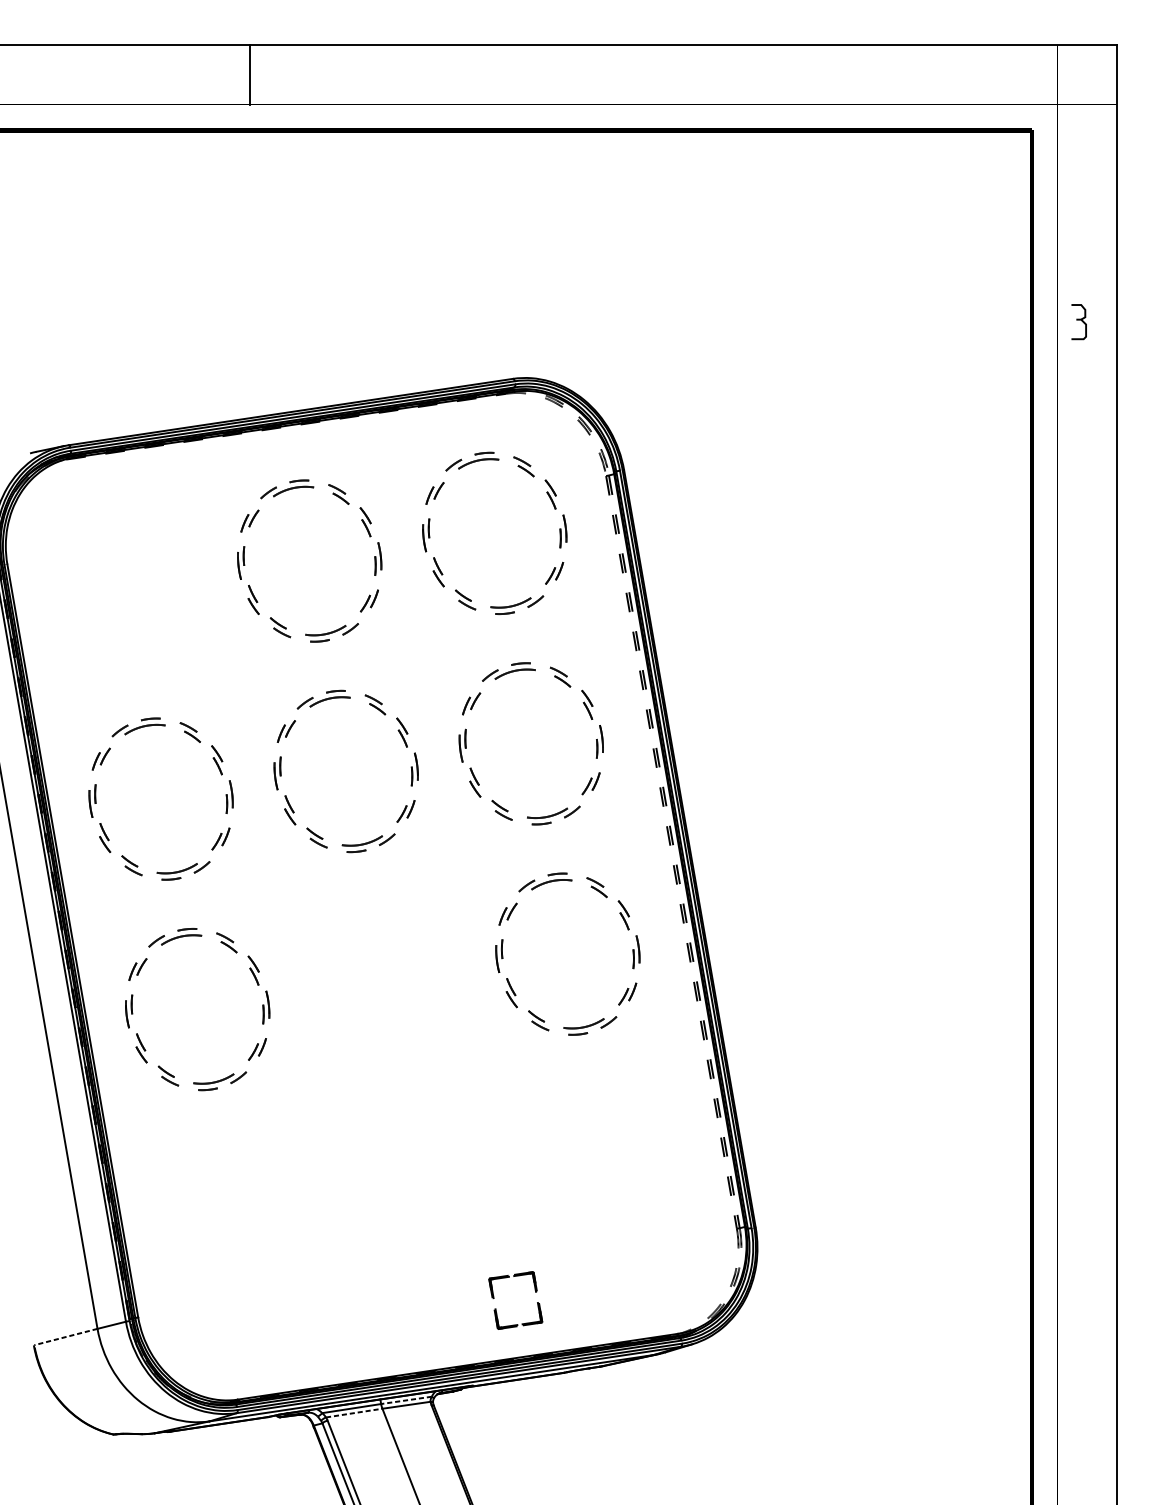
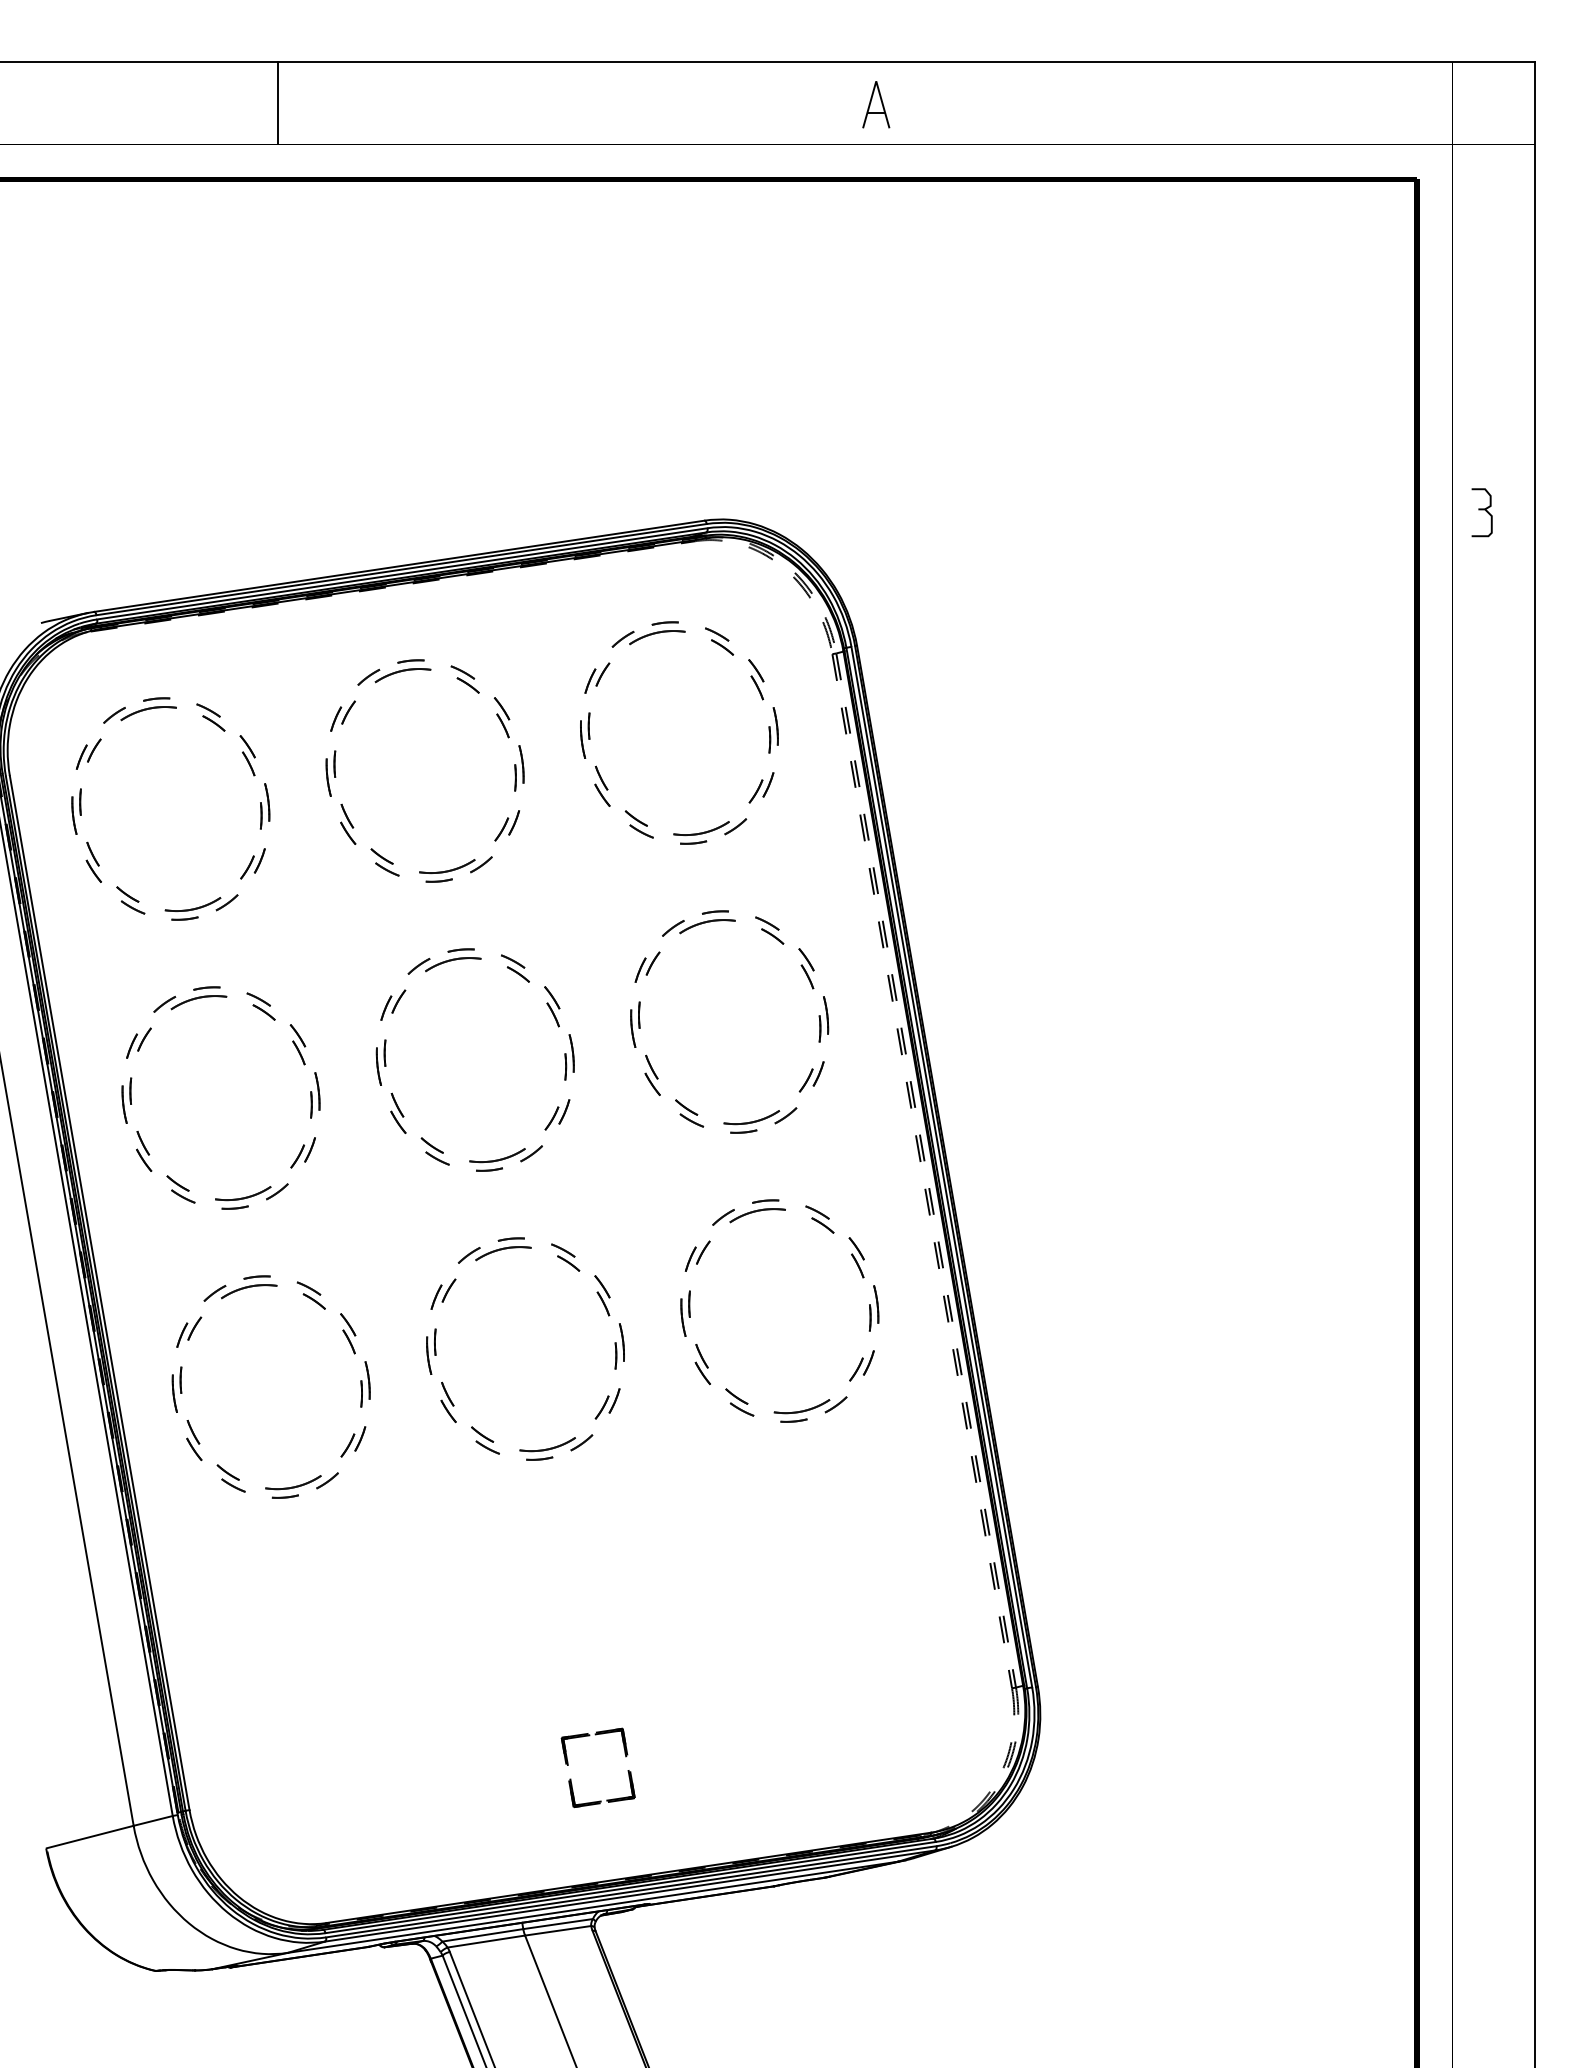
line: (250, 75) -> (277, 103), moved
part: (638, 75) -> (876, 104), added
part: (1078, 321) -> (1481, 512), moved
part: (65, 614) -> (89, 844), added
part: (442, 956) -> (607, 1314), added
part: (496, 1308) -> (571, 1778), moved
line: (66, 1337) -> (90, 1837), dashed -> solid
line: (406, 1400) -> (557, 1924), dashed -> solid
line: (354, 1413) -> (486, 1941), dashed -> solid

